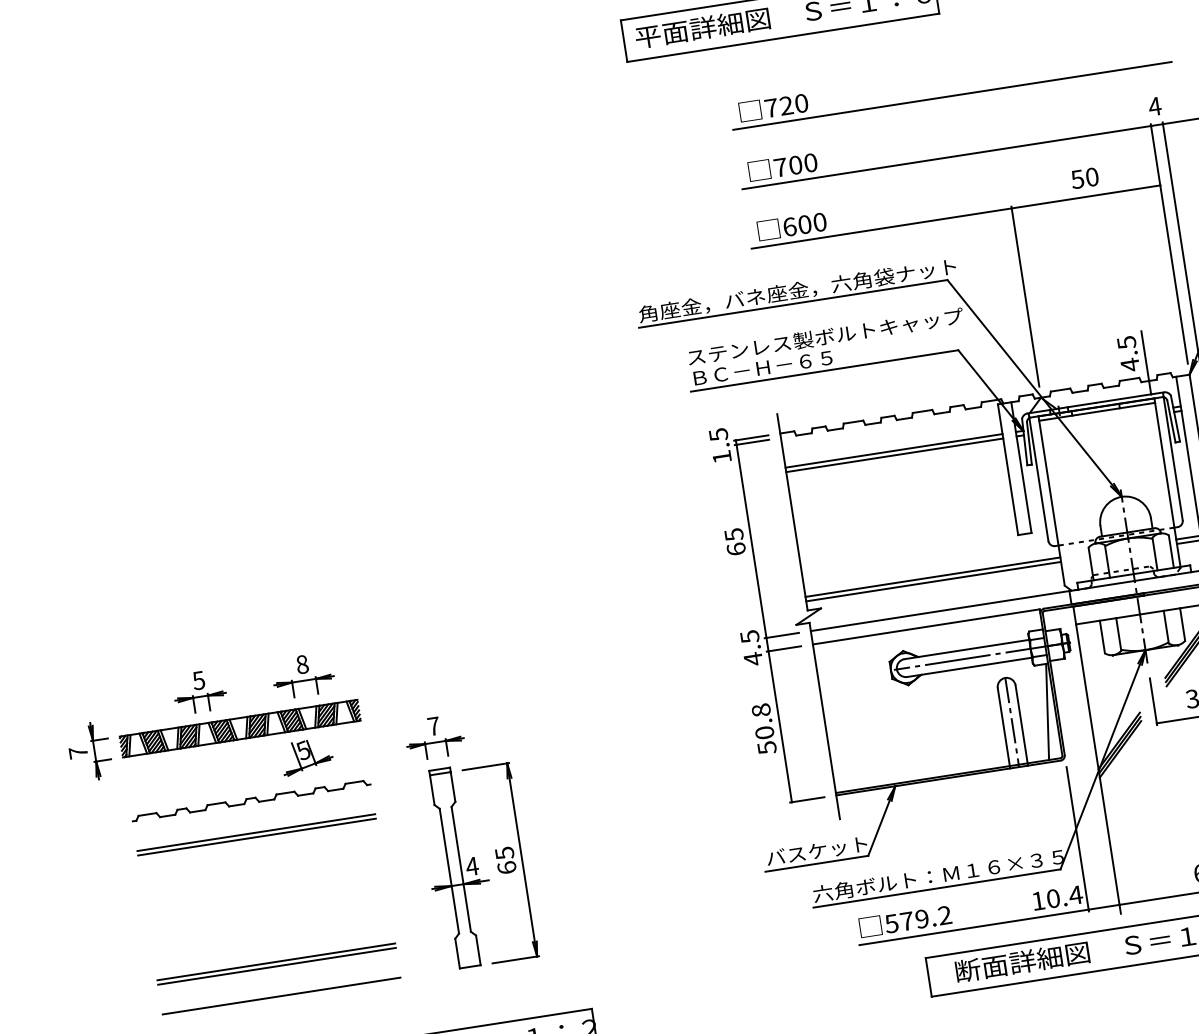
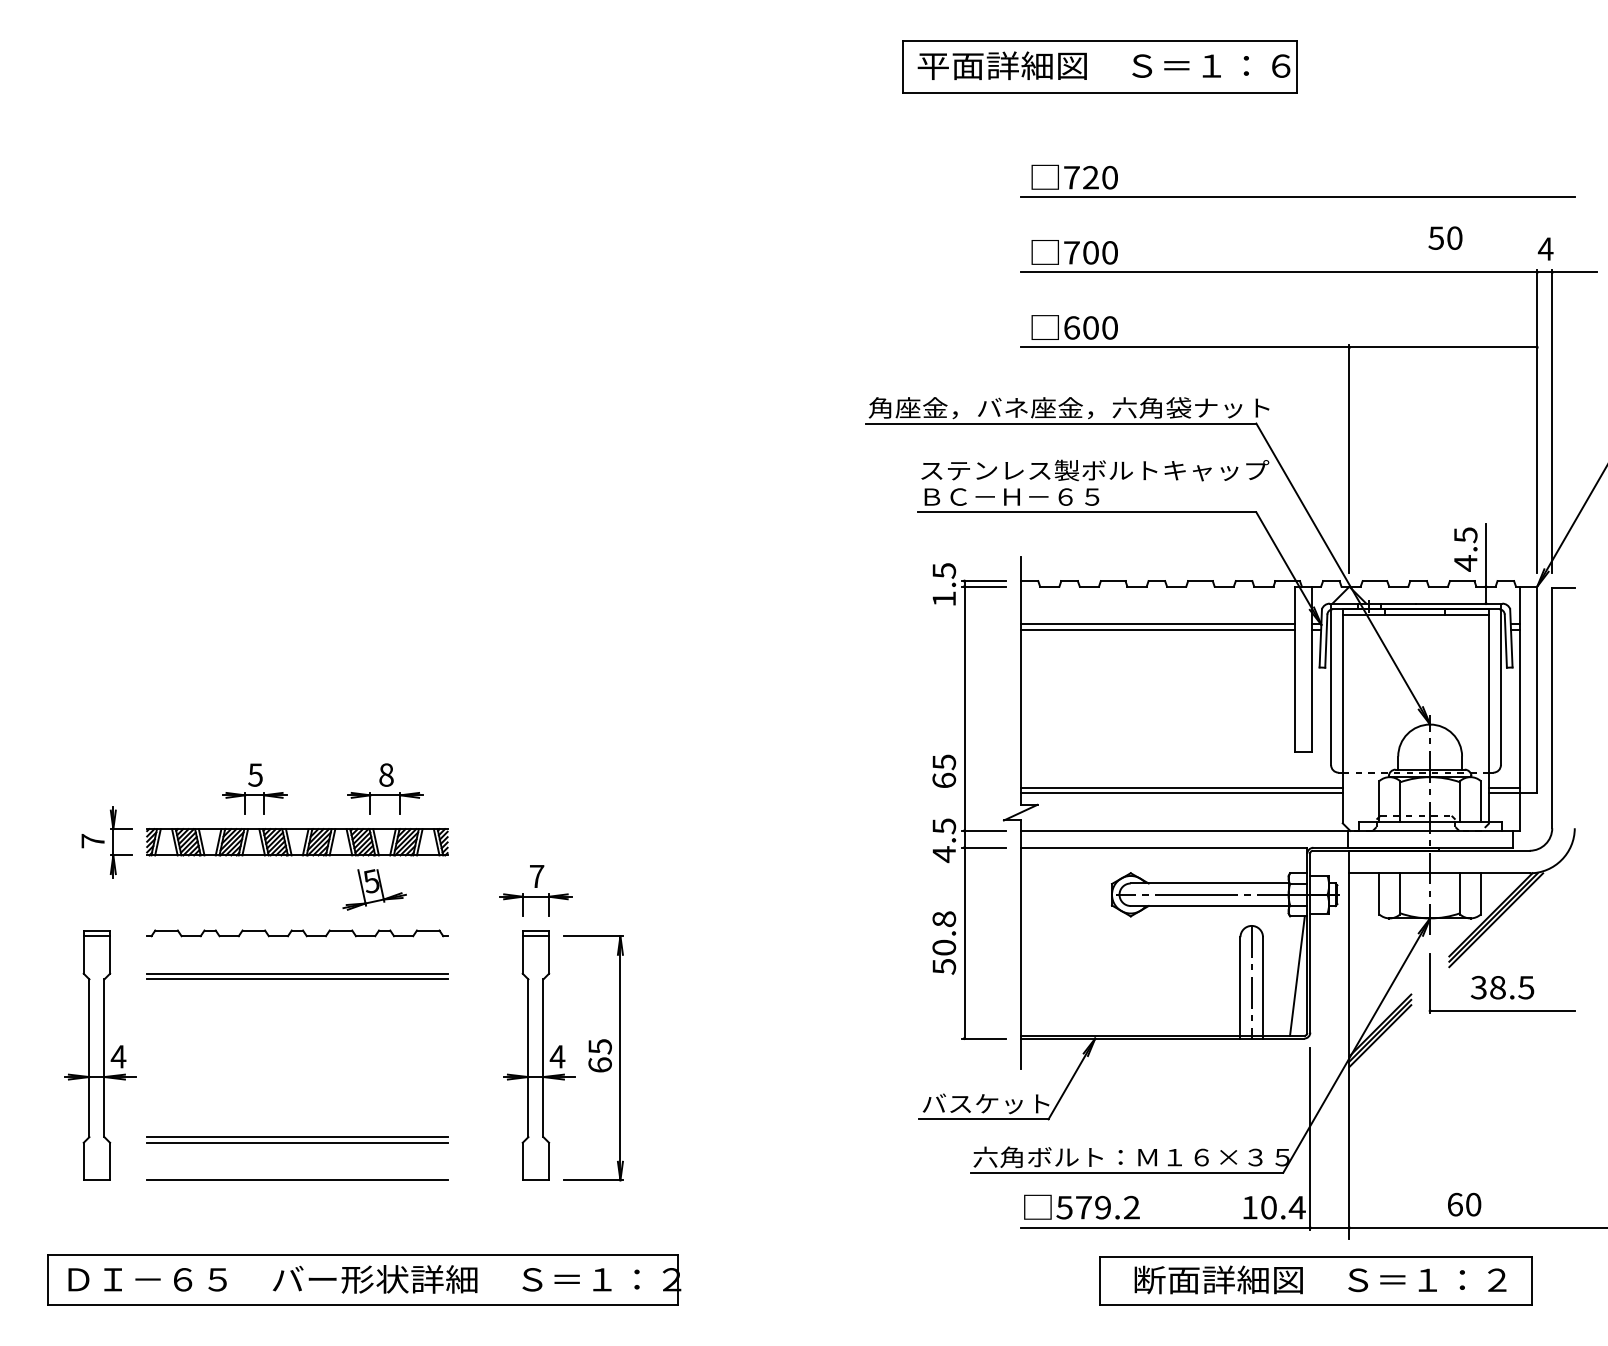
text: (1084, 177) -> (1445, 237), moved
text: (735, 541) -> (944, 770), moved
part: (110, 921) -> (100, 1055), added

